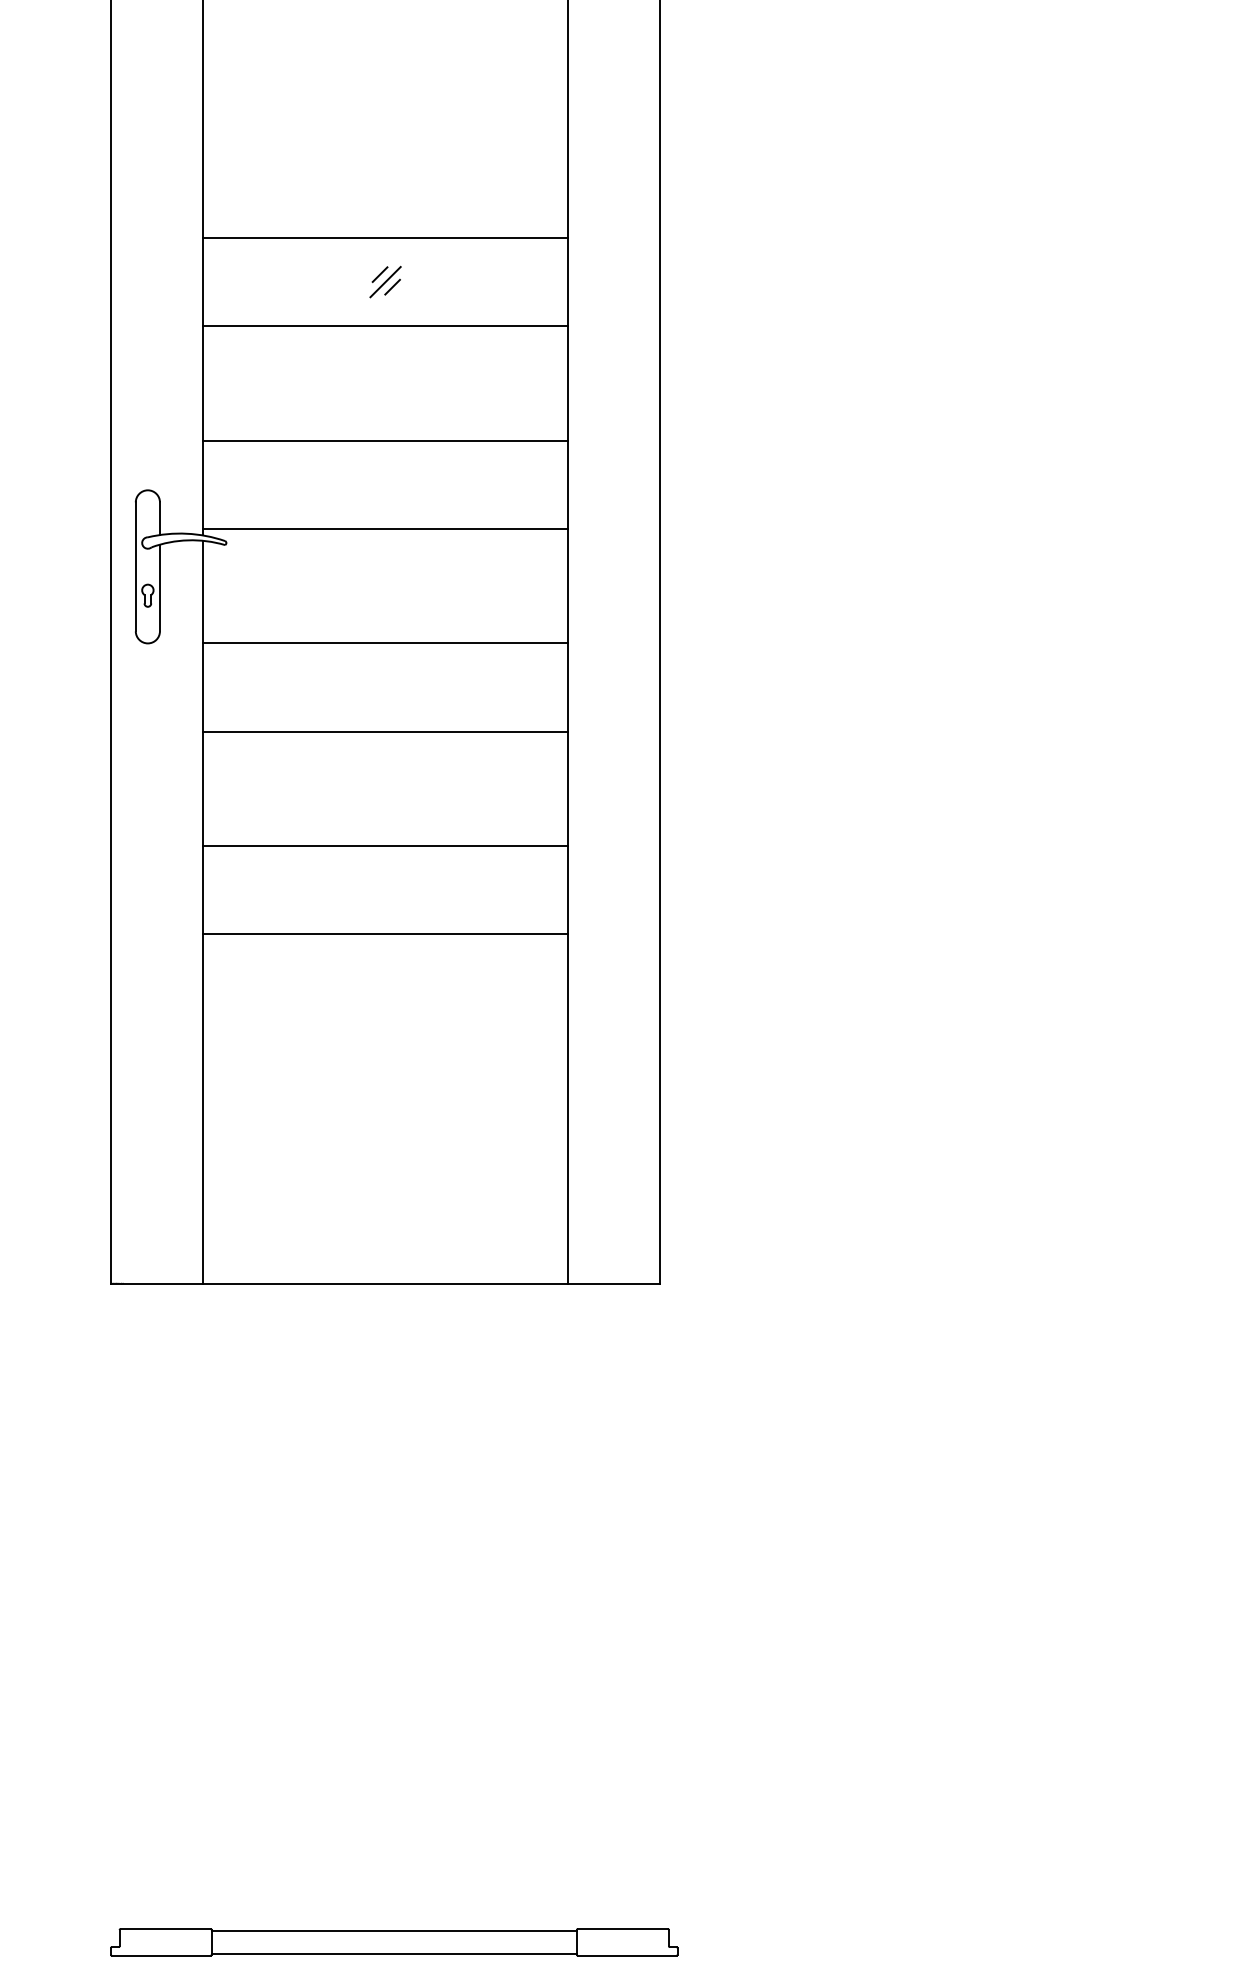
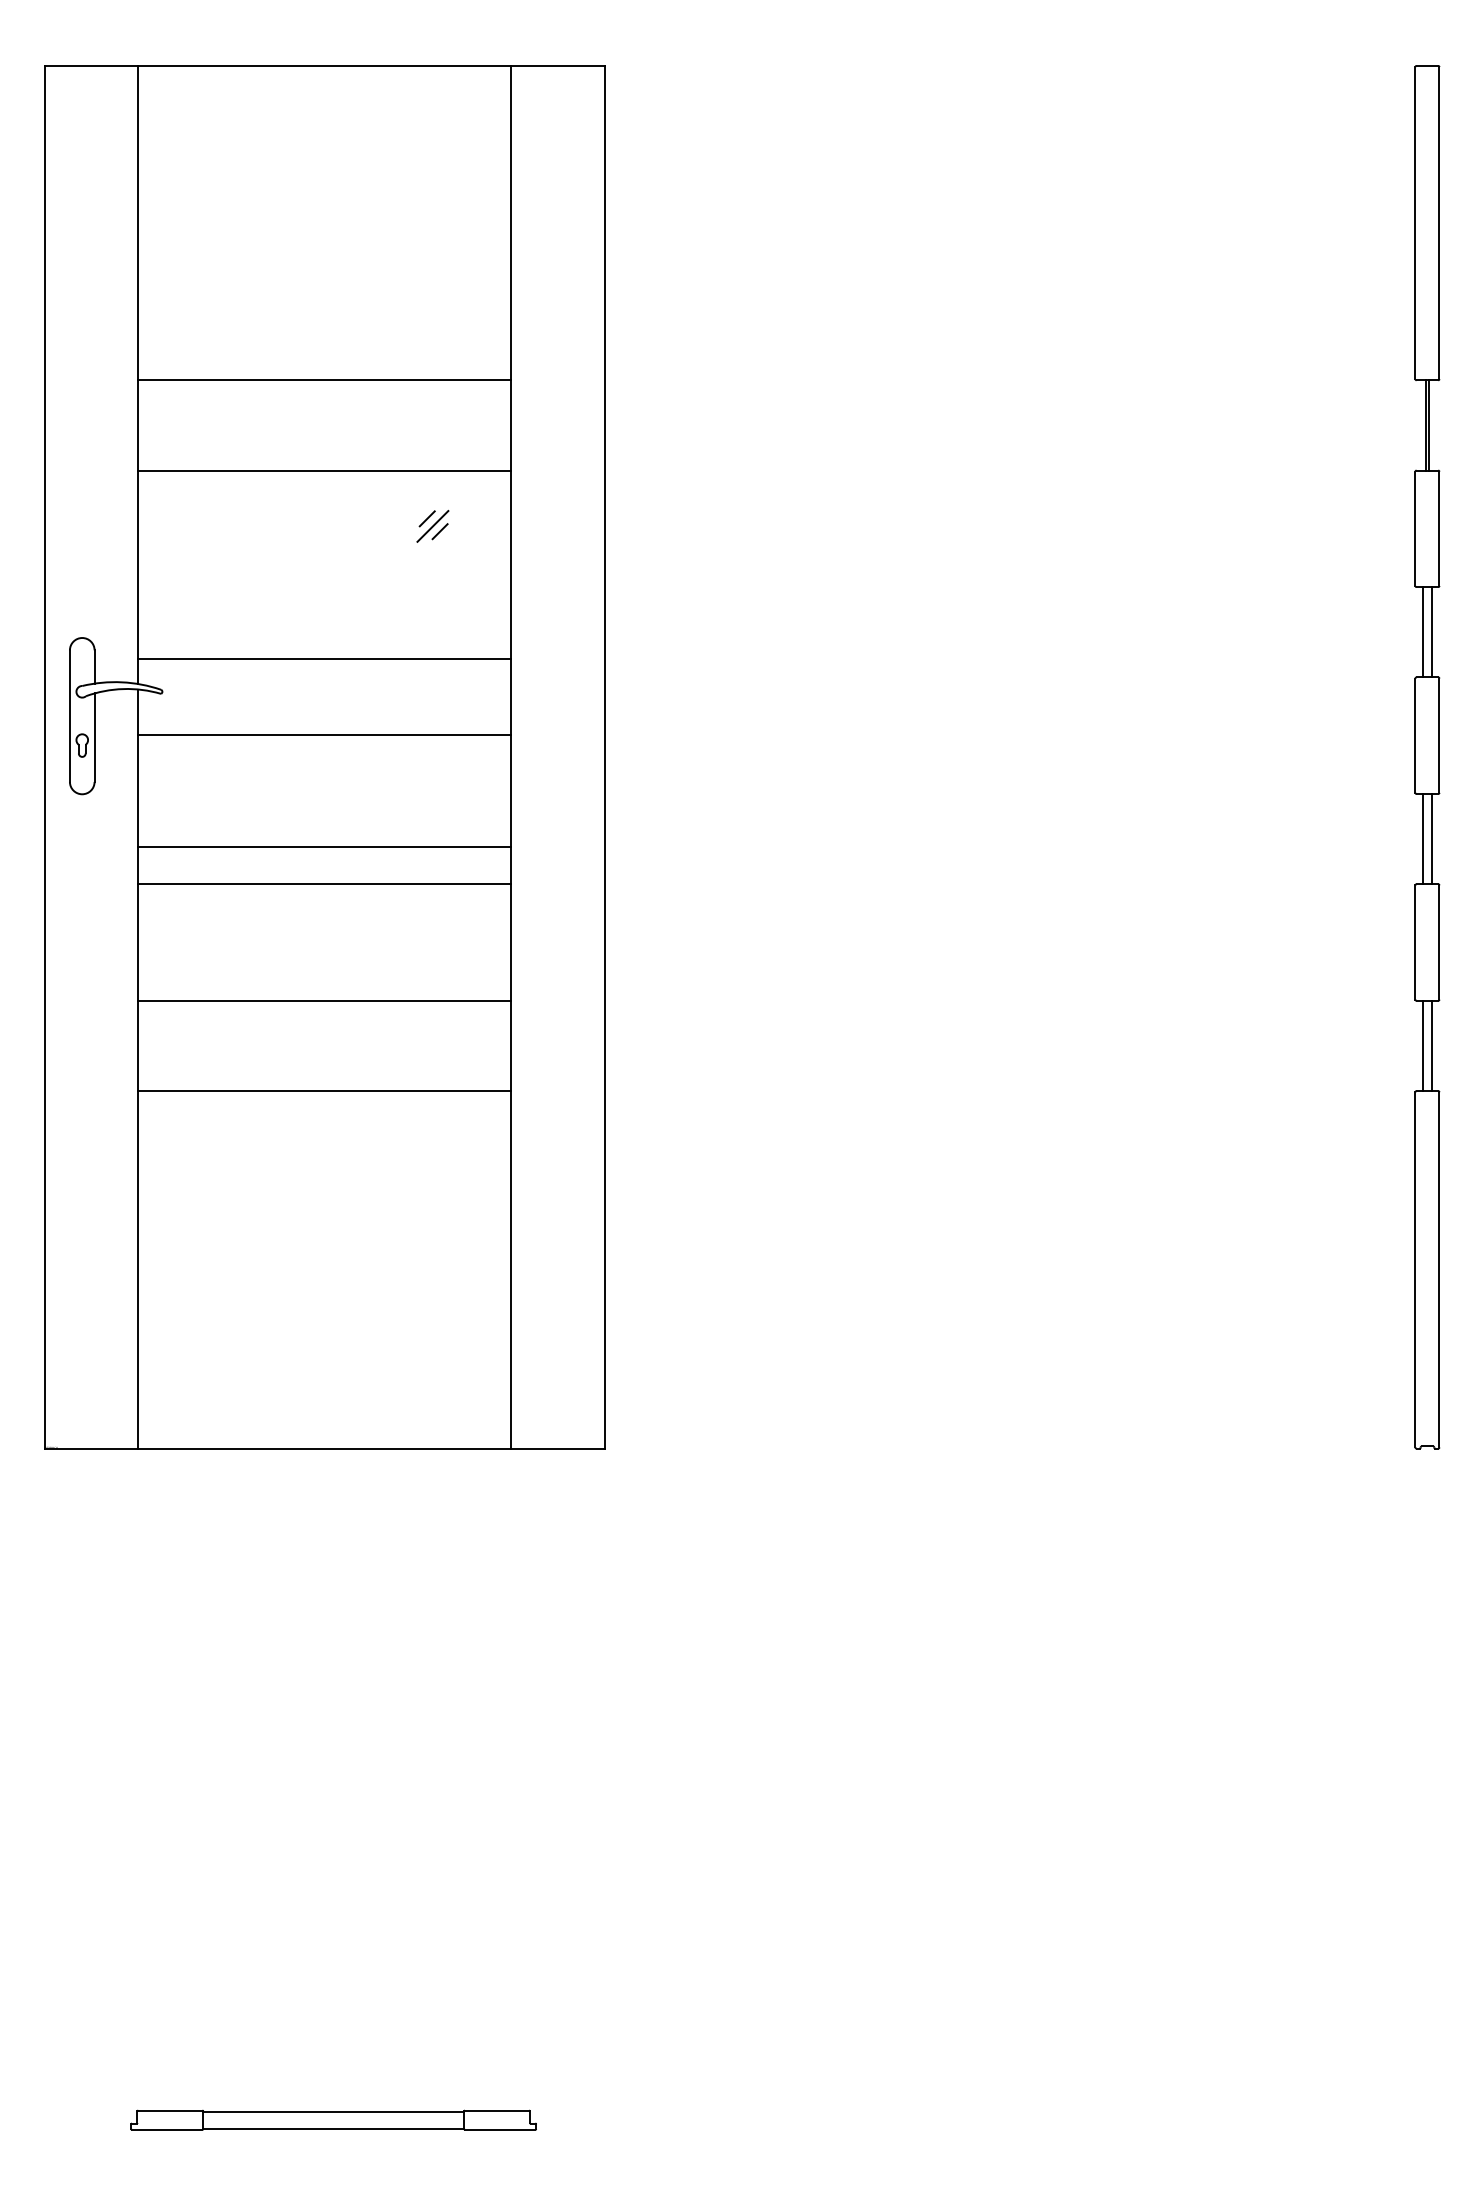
part: (385, 282) -> (432, 526), moved
line: (385, 440) -> (324, 659), moved
line: (385, 529) -> (324, 735), moved
line: (385, 642) -> (324, 846), moved
part: (393, 1941) -> (333, 2119), size x0.7

